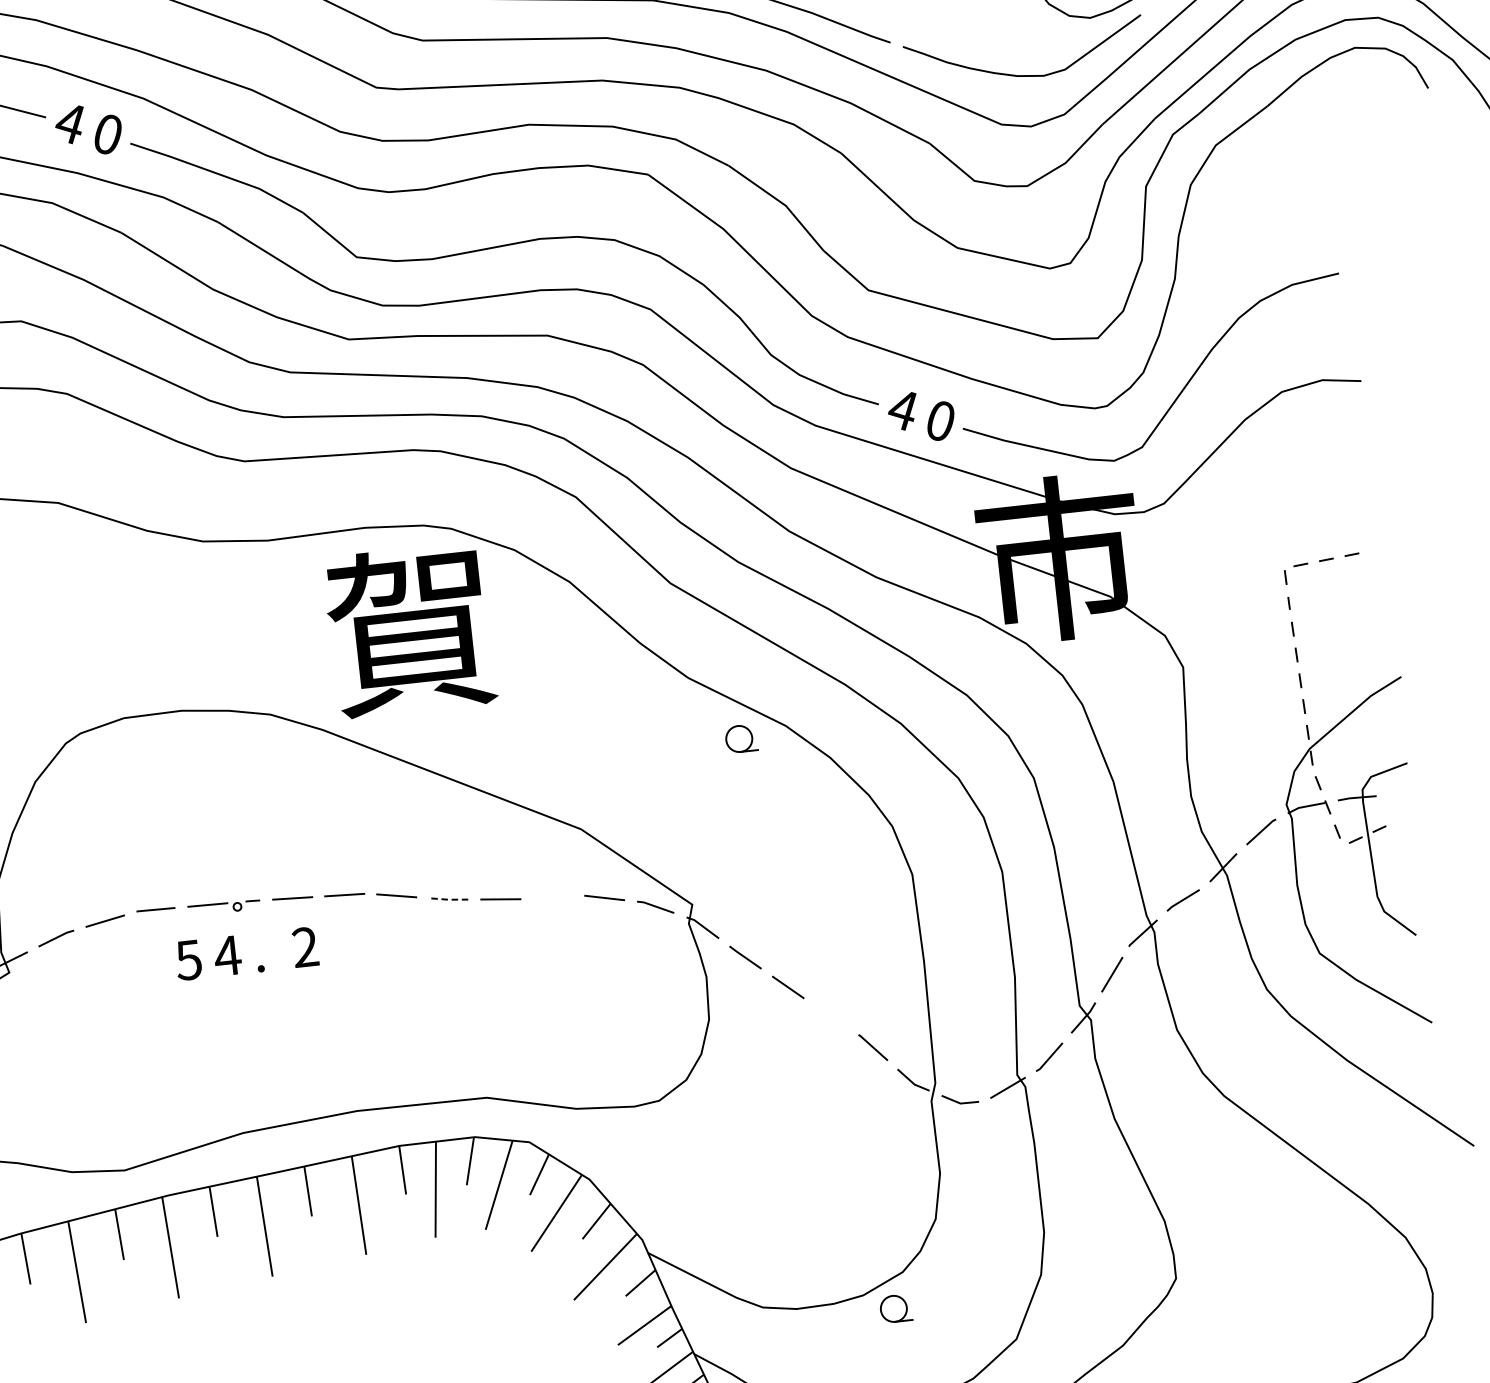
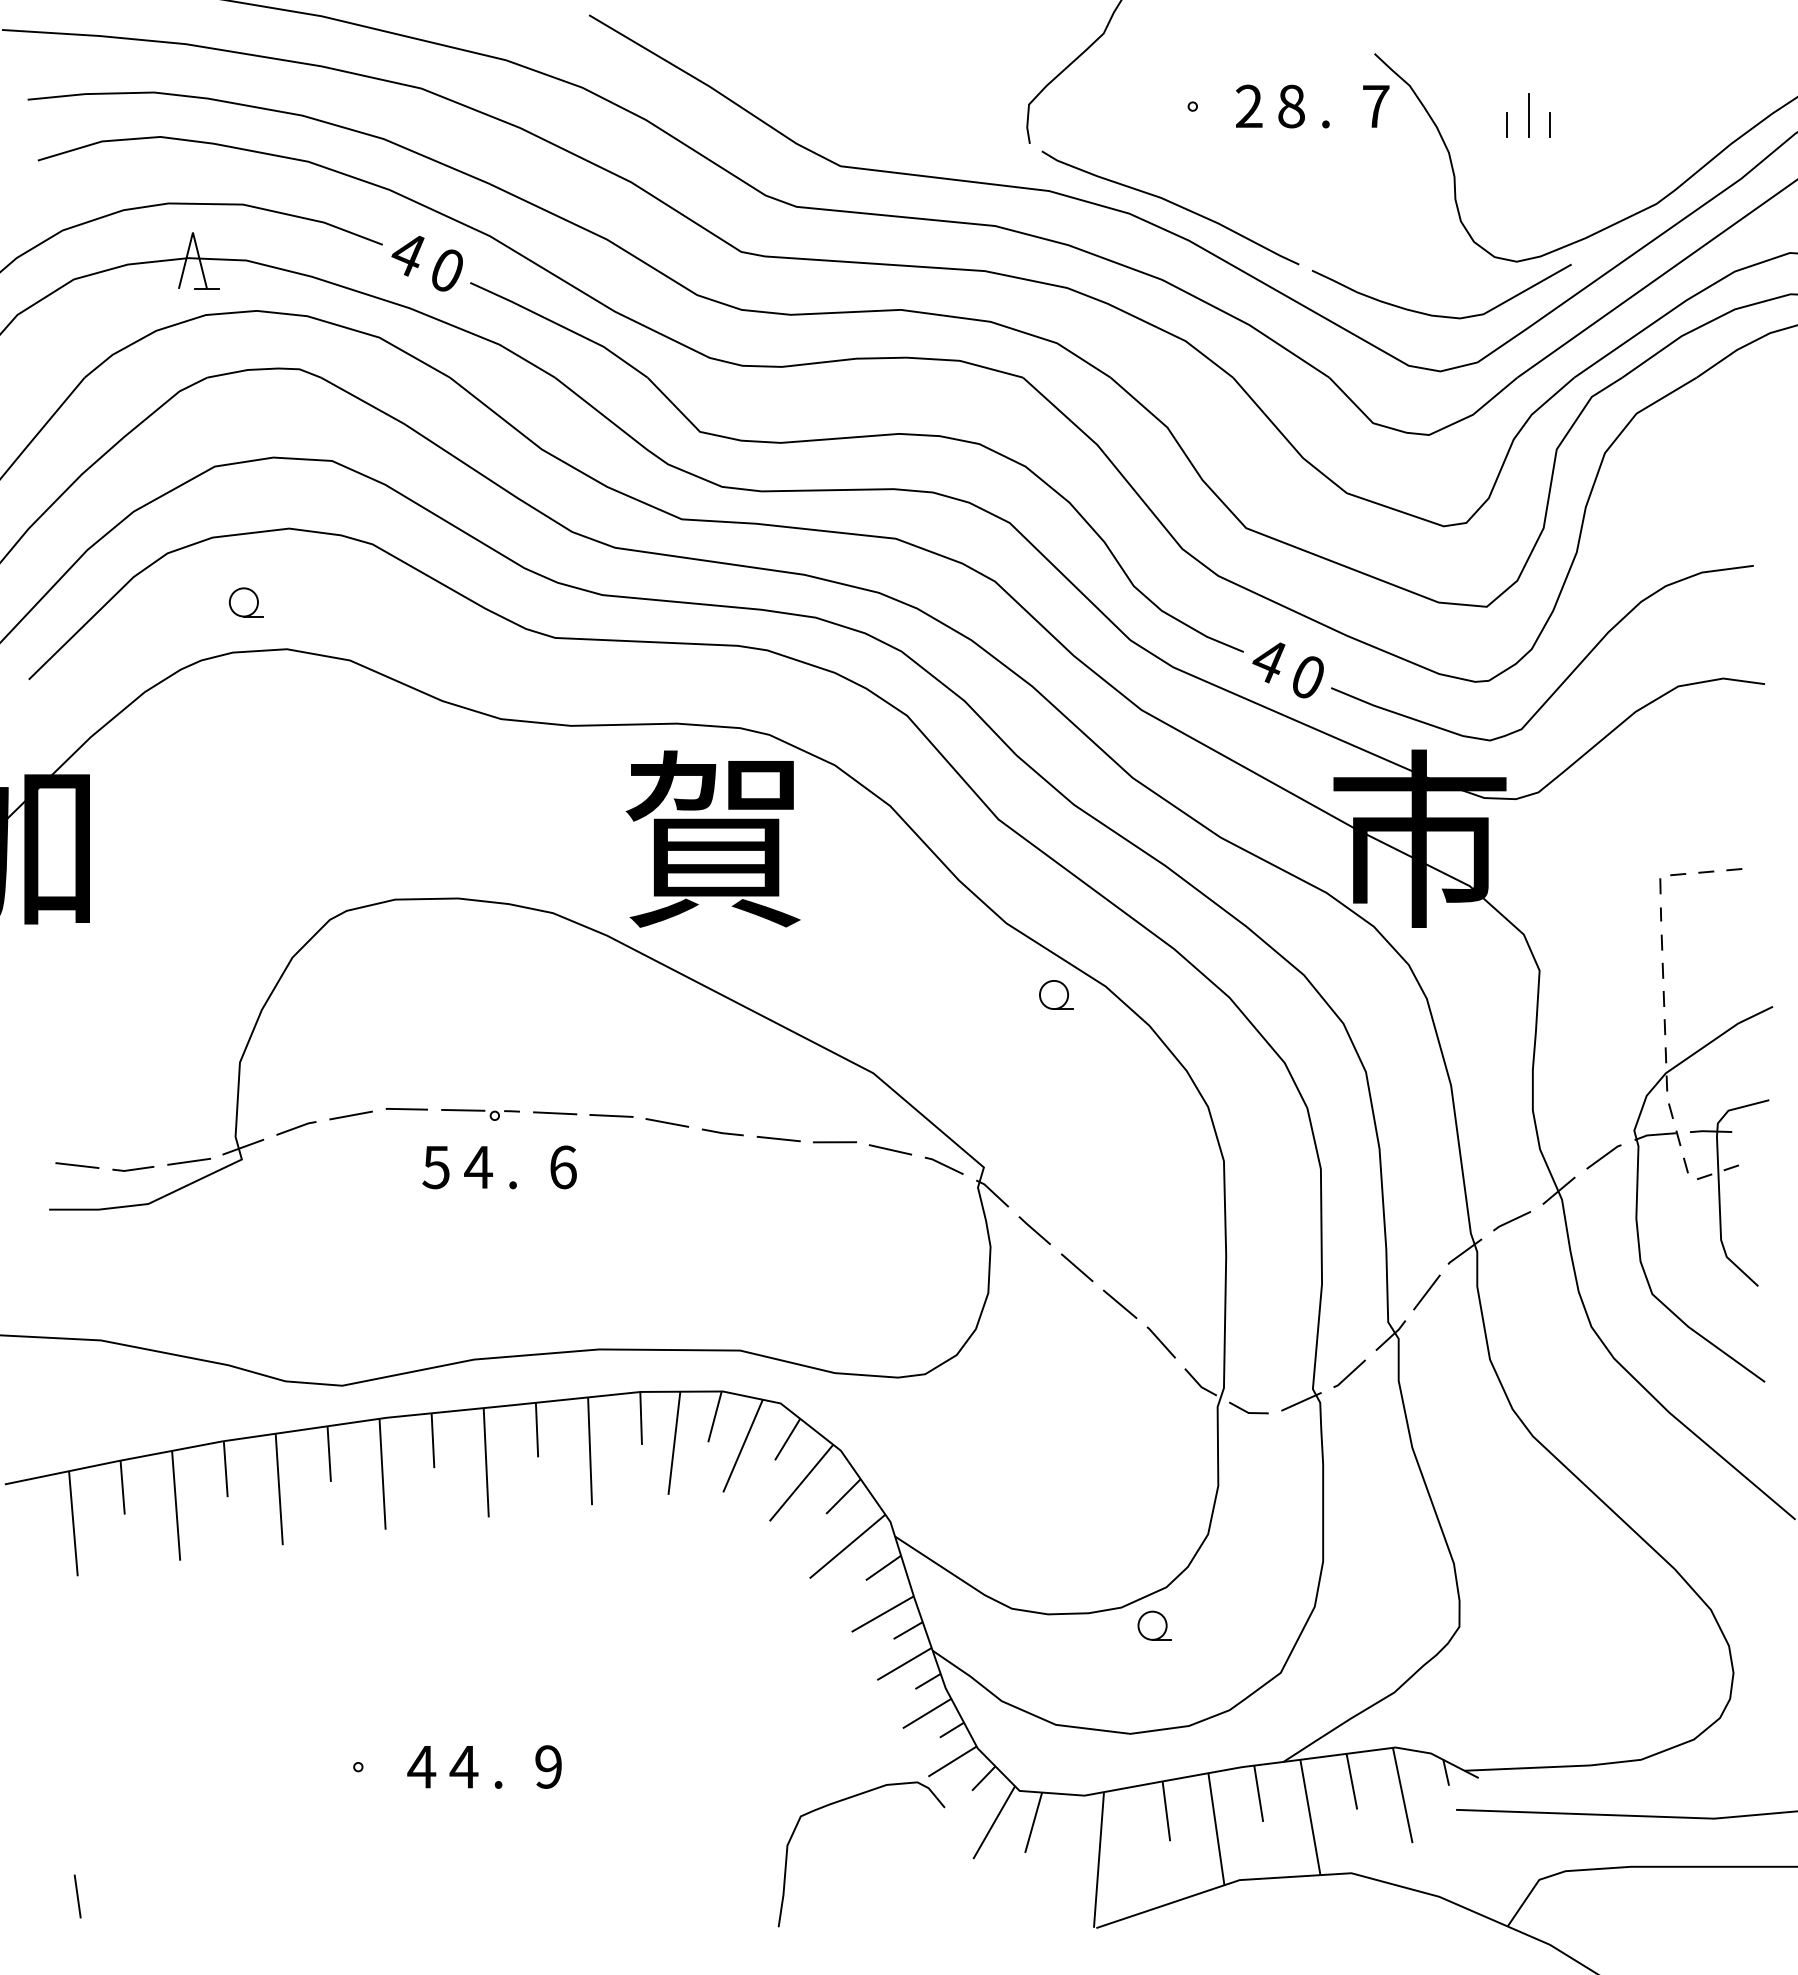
line: (552, 896) -> (834, 1142), added
line: (448, 899) -> (722, 1133), dashed -> solid
text: (305, 947) -> (563, 1167), 2 -> 6
line: (830, 1015) -> (1119, 1303), added

